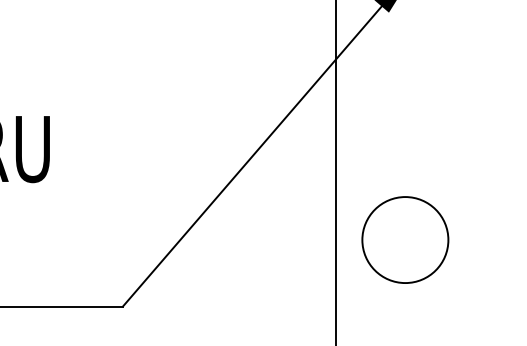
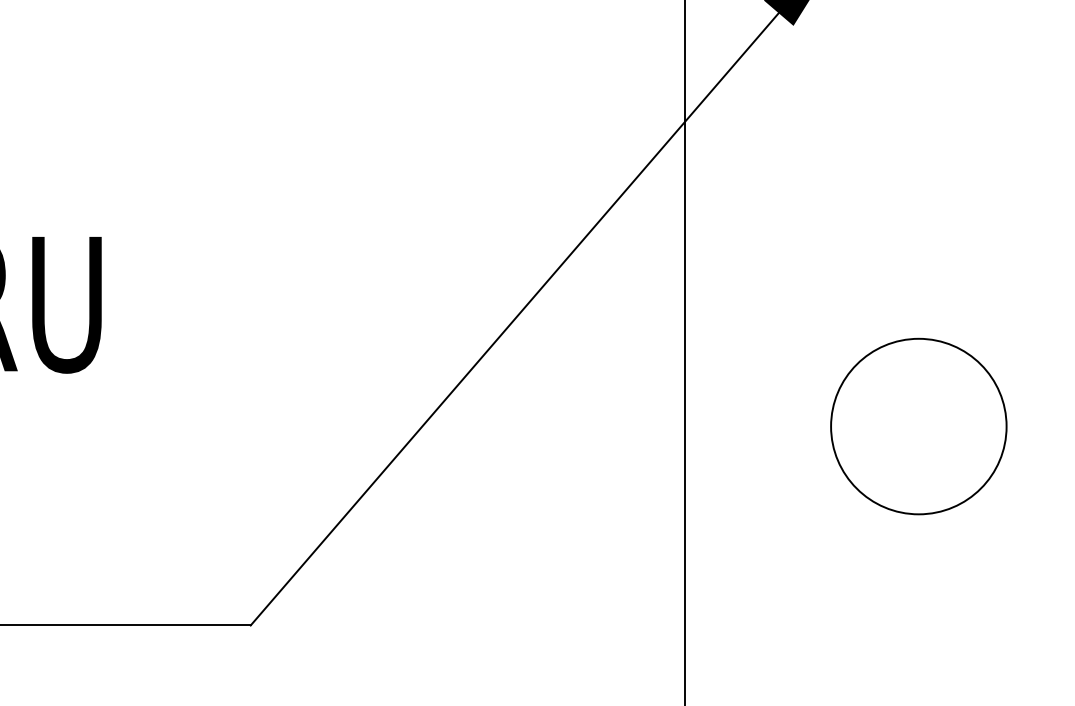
circle: (405, 239) -> (919, 425), moved

